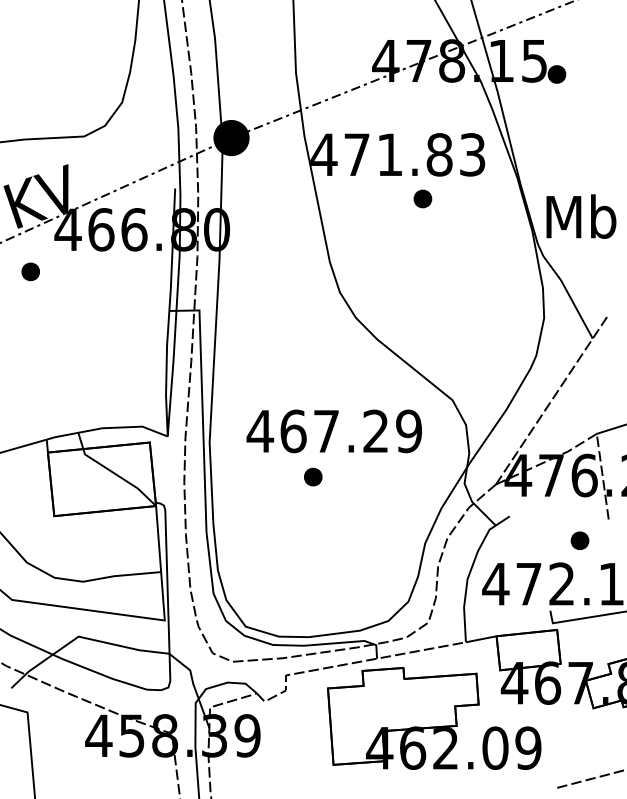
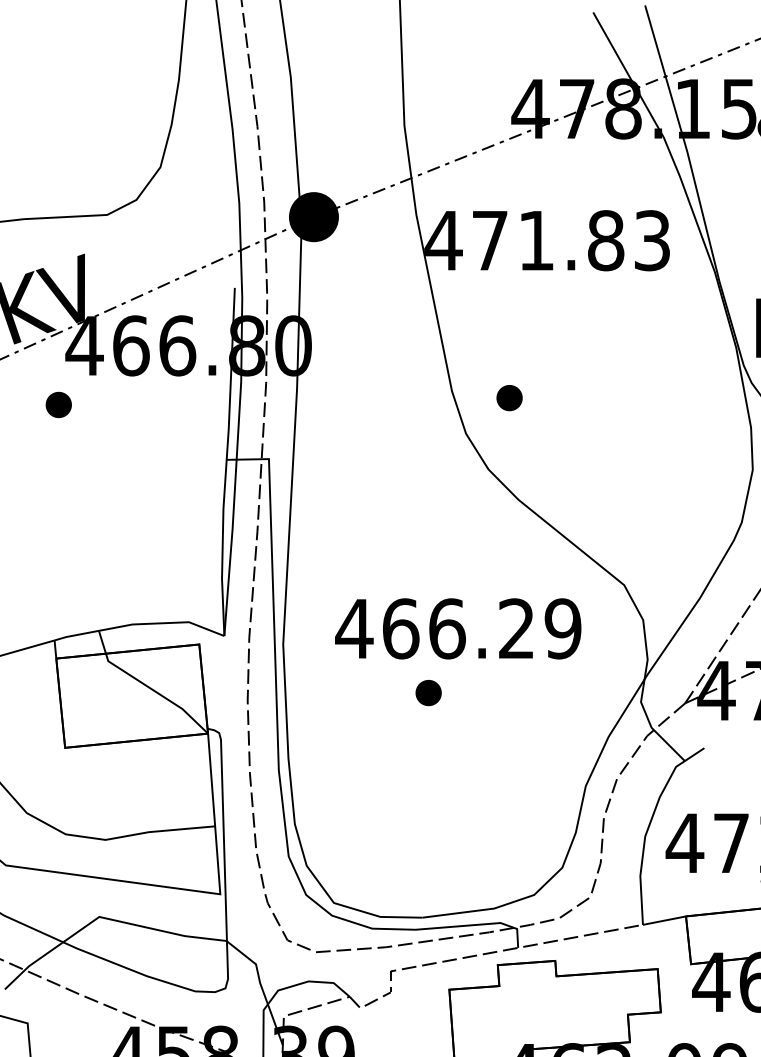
part: (422, 198) -> (509, 397), moved
part: (30, 271) -> (58, 404), moved
text: (326, 431) -> (447, 629), 467.29 -> 466.29

